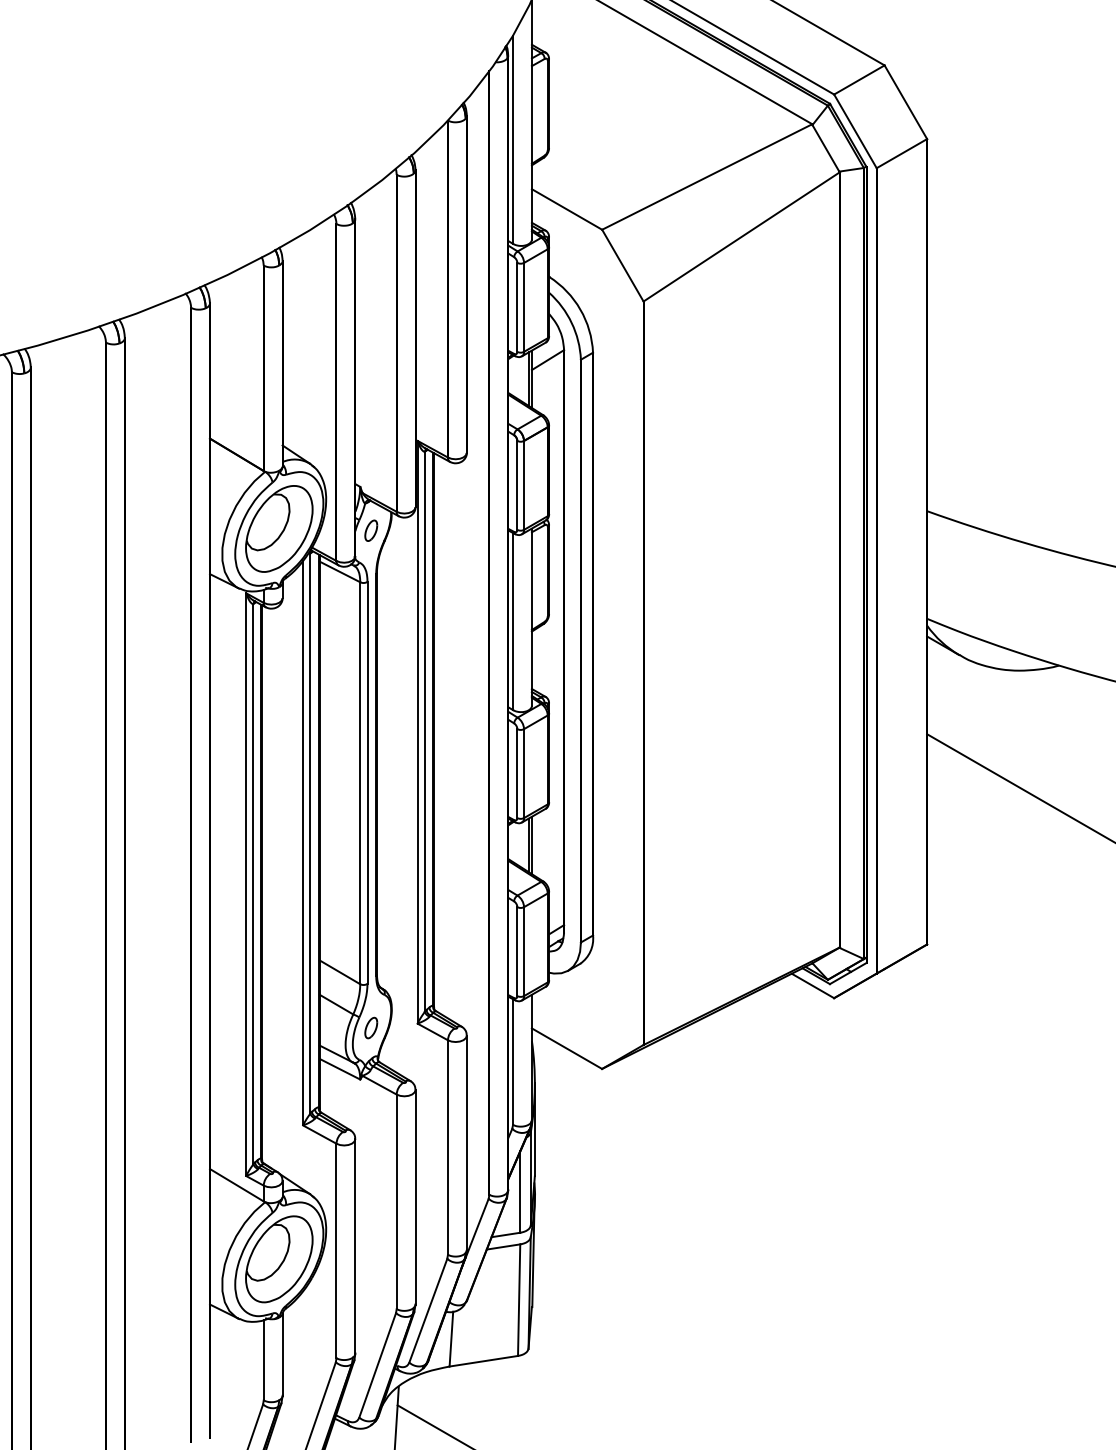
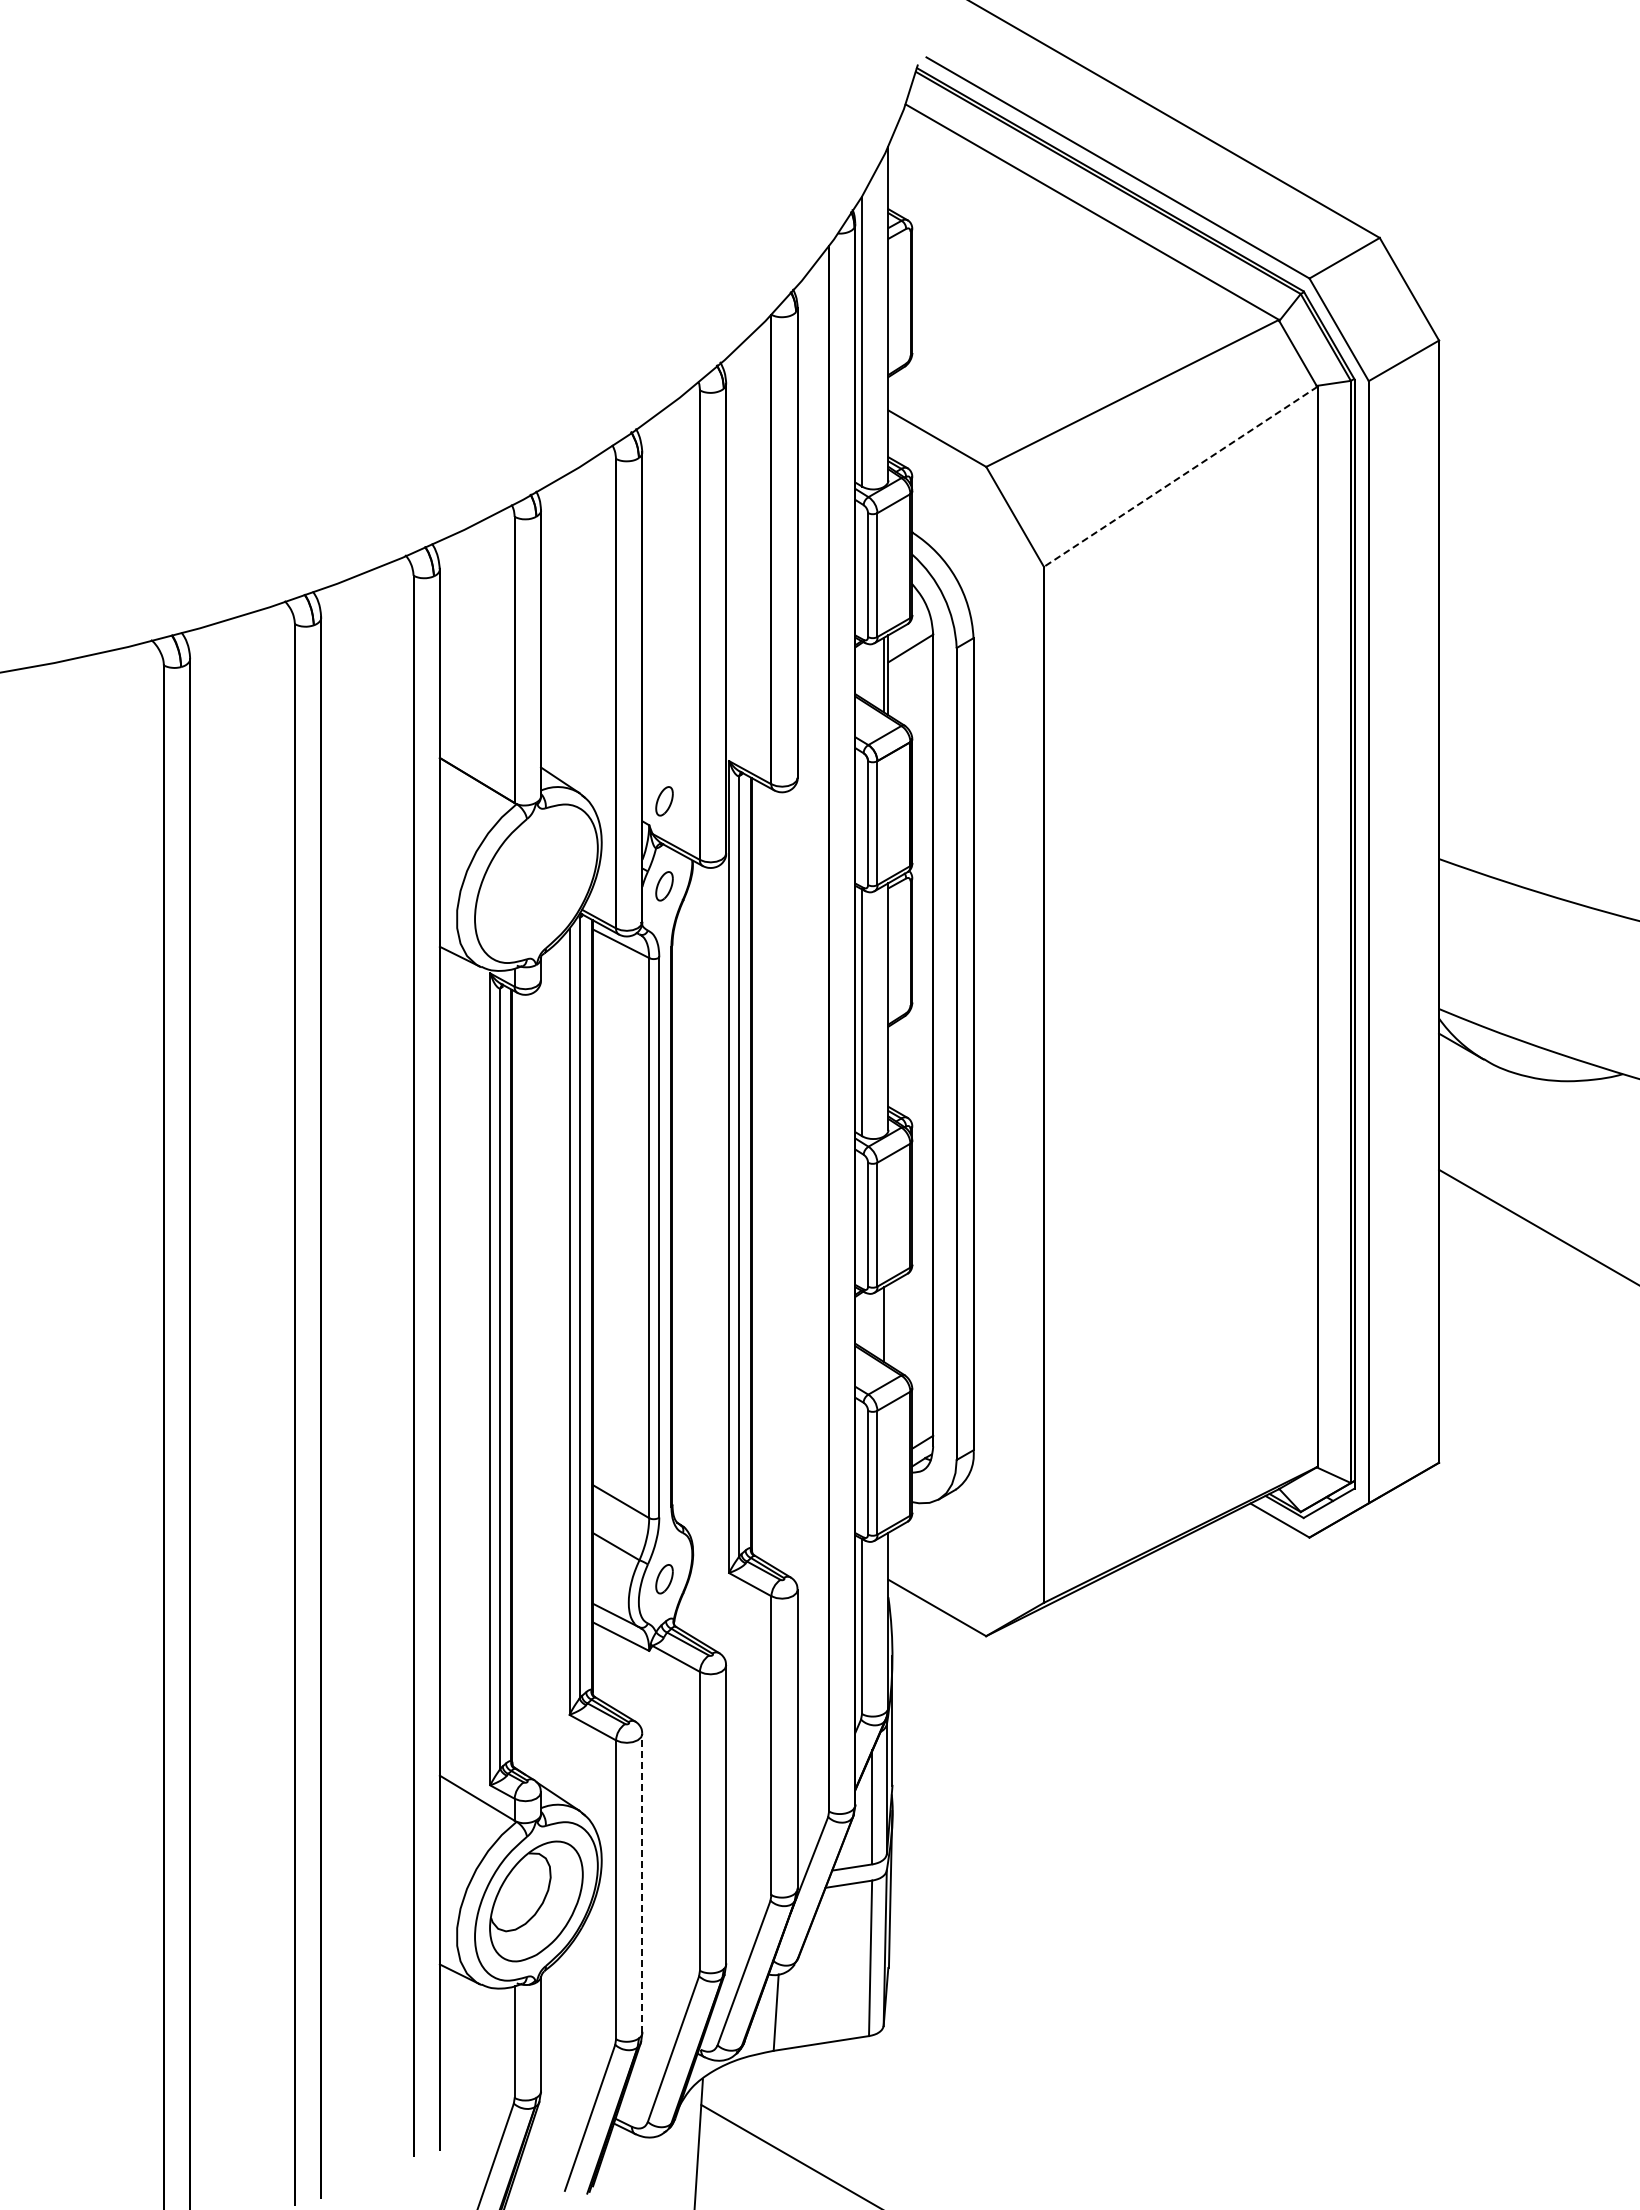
line: (741, 236) -> (1180, 476), solid -> dashed
part: (371, 469) -> (664, 801), added
part: (279, 528) -> (536, 883), removed
line: (532, 845) -> (888, 1324), removed
line: (355, 1246) -> (642, 1883), solid -> dashed

